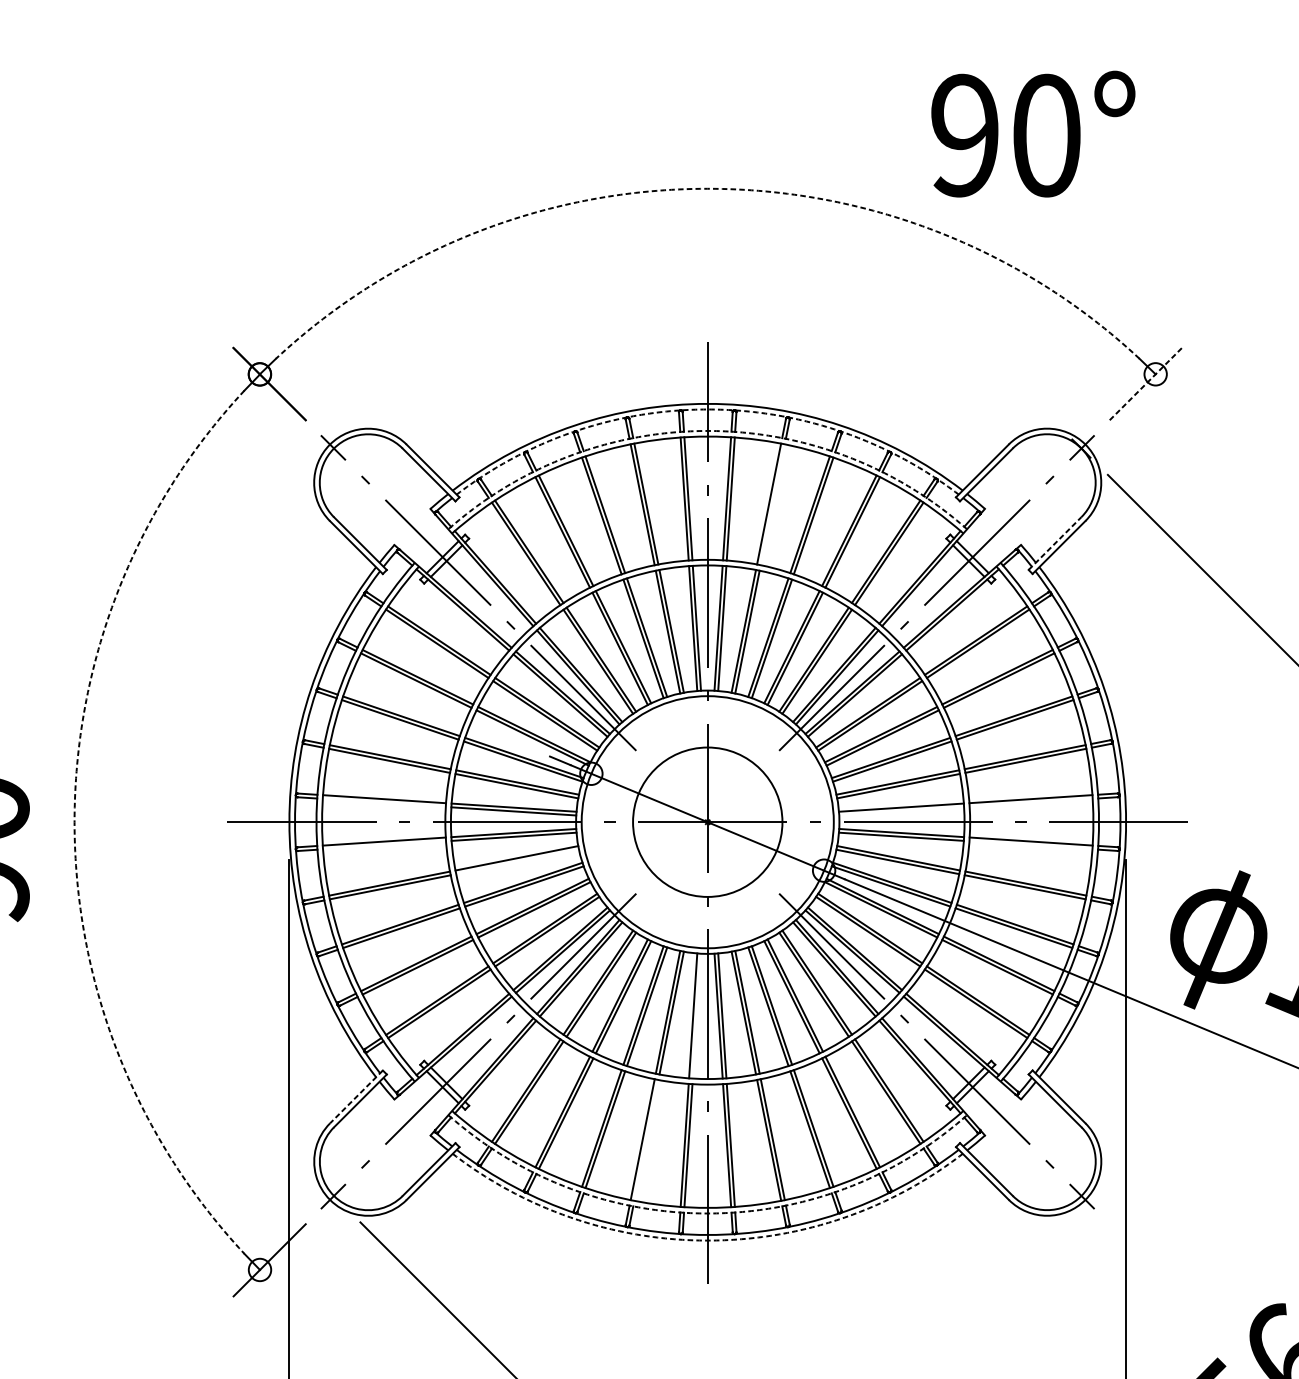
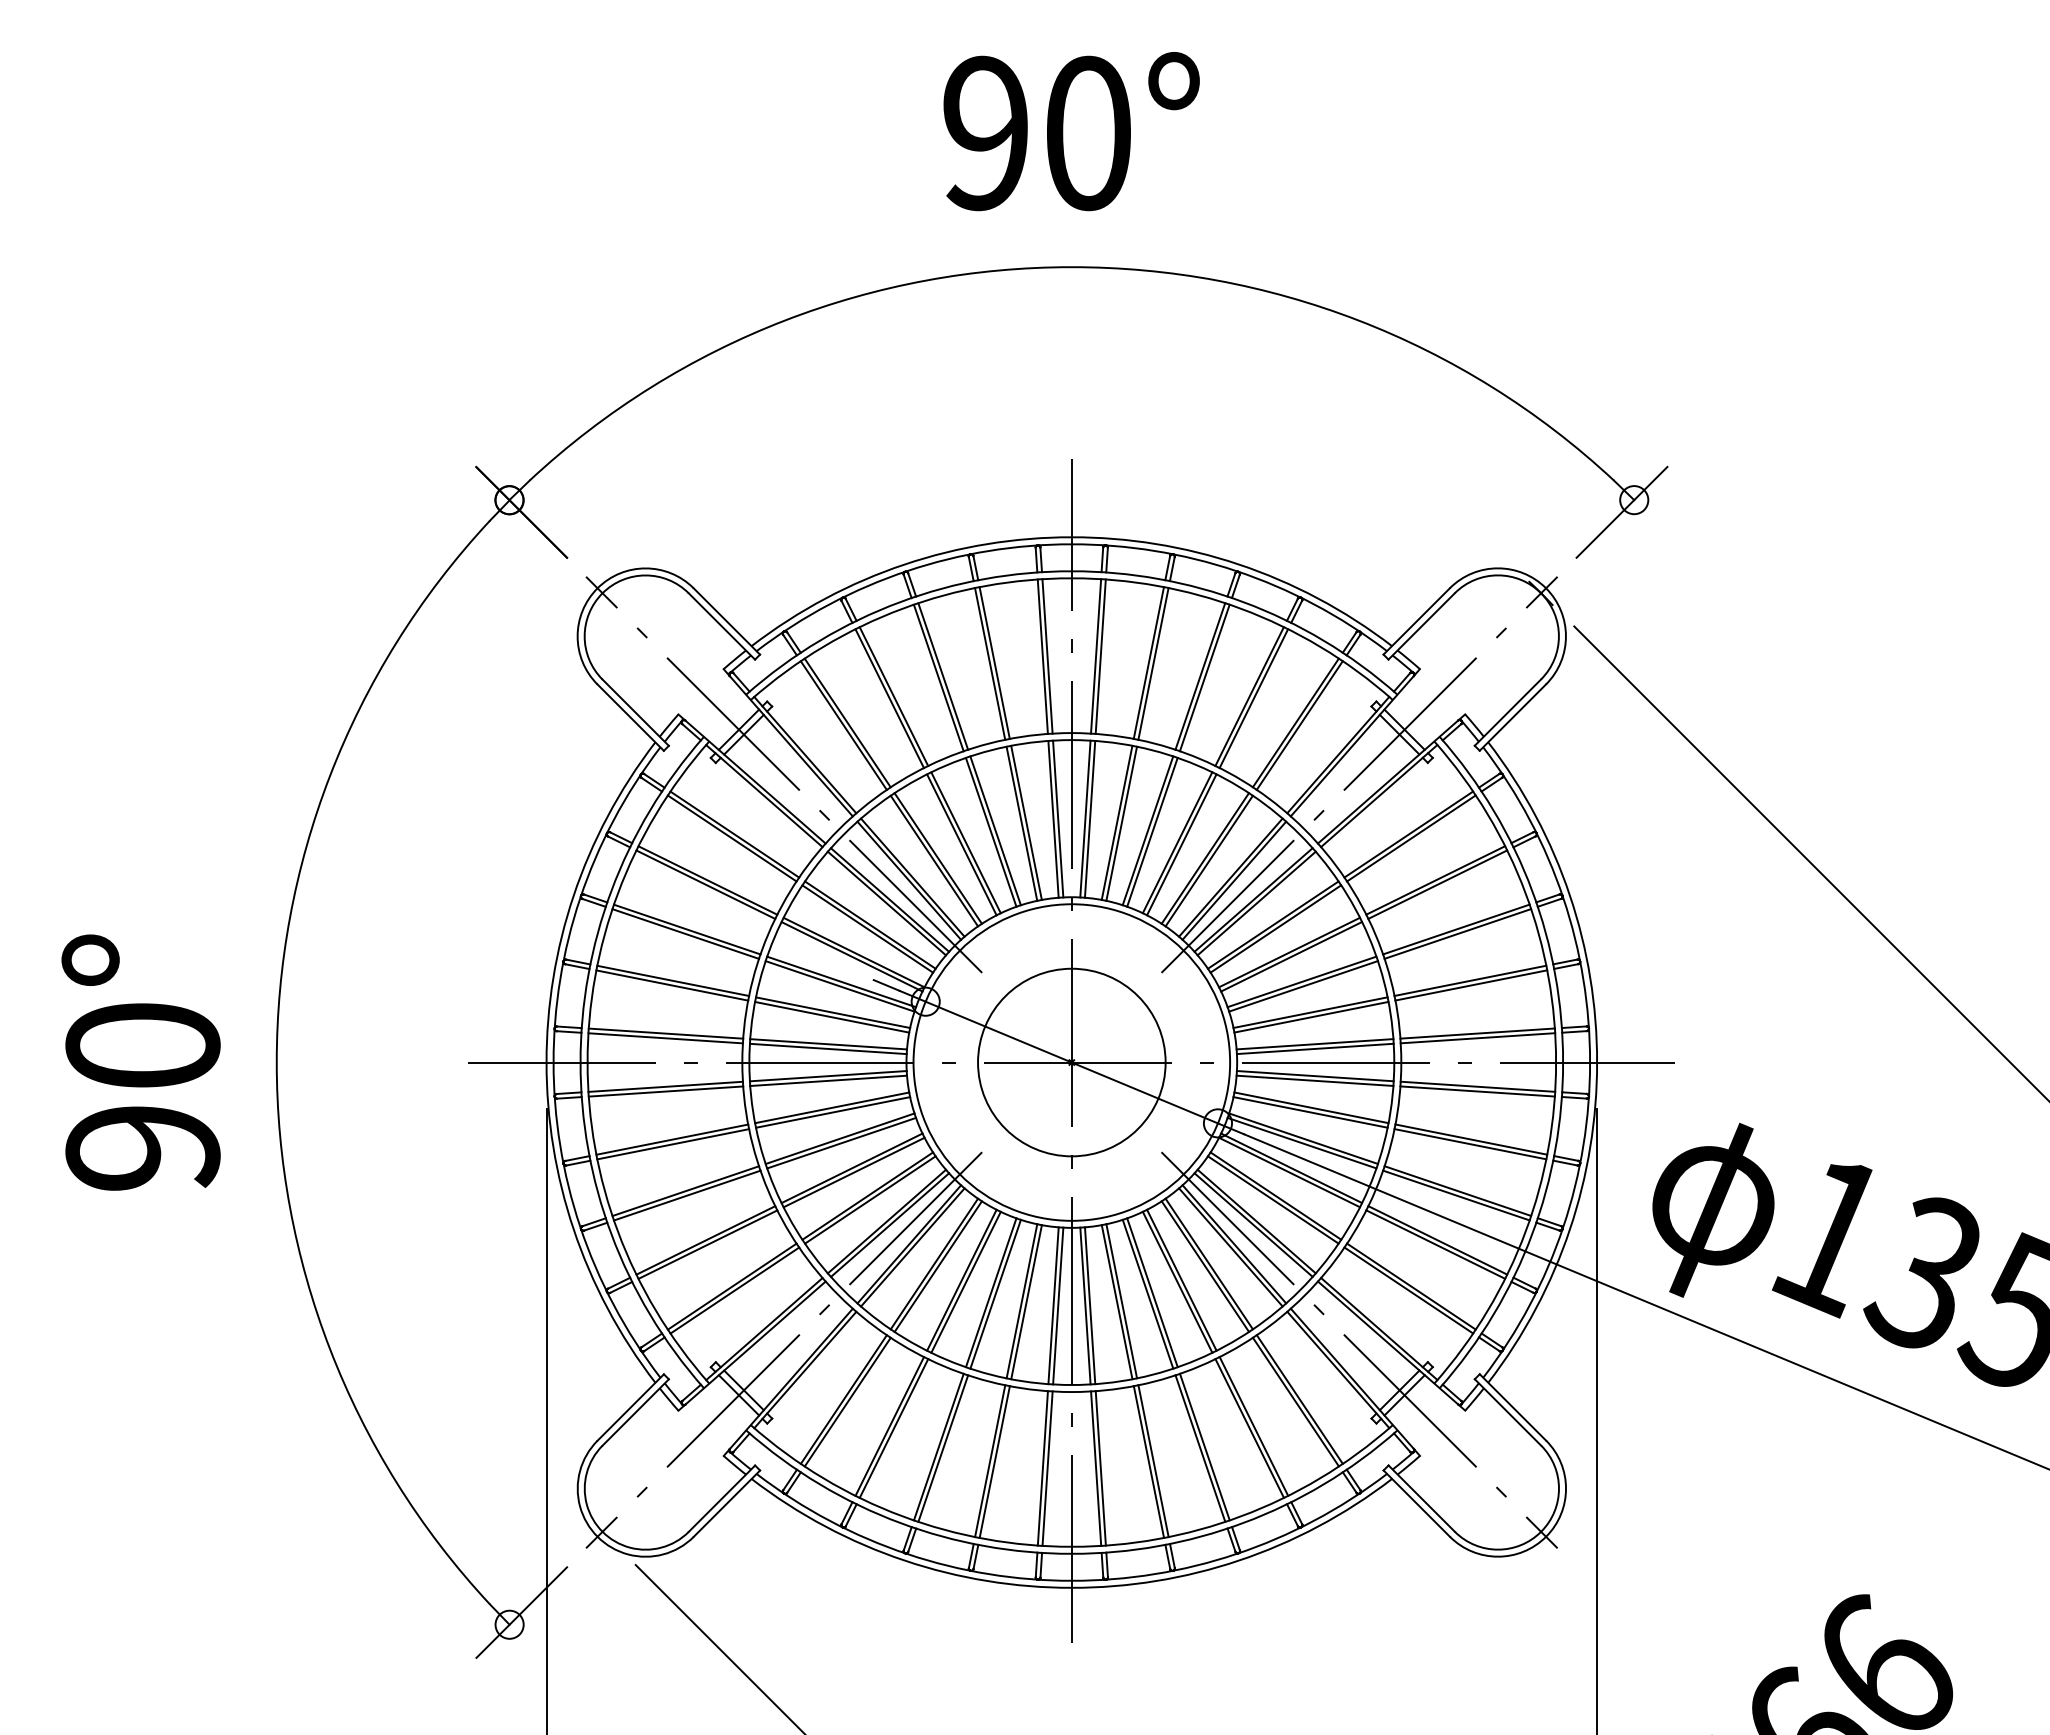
text: (1033, 134) -> (1071, 131), moved
arc: (707, 189) -> (1071, 267), dashed -> solid
line: (1146, 384) -> (1622, 512), dashed -> solid
arc: (707, 409) -> (1071, 544), dashed -> solid
arc: (707, 431) -> (1071, 571), dashed -> solid
line: (772, 504) -> (1153, 663), added
line: (1054, 543) -> (1507, 712), dashed -> solid
line: (384, 803) -> (665, 1038), added
line: (1030, 803) -> (1477, 1038), added
line: (901, 811) -> (1314, 1048), added
arc: (74, 822) -> (276, 1062), dashed -> solid
line: (384, 845) -> (665, 1091), added
line: (1030, 845) -> (1477, 1091), added
line: (517, 862) -> (833, 1112), added
line: (697, 1015) -> (1058, 1305), added
line: (356, 1096) -> (630, 1407), dashed -> solid
line: (646, 1139) -> (994, 1461), added
arc: (707, 1213) -> (1071, 1553), dashed -> solid
arc: (707, 1240) -> (1071, 1587), dashed -> solid

